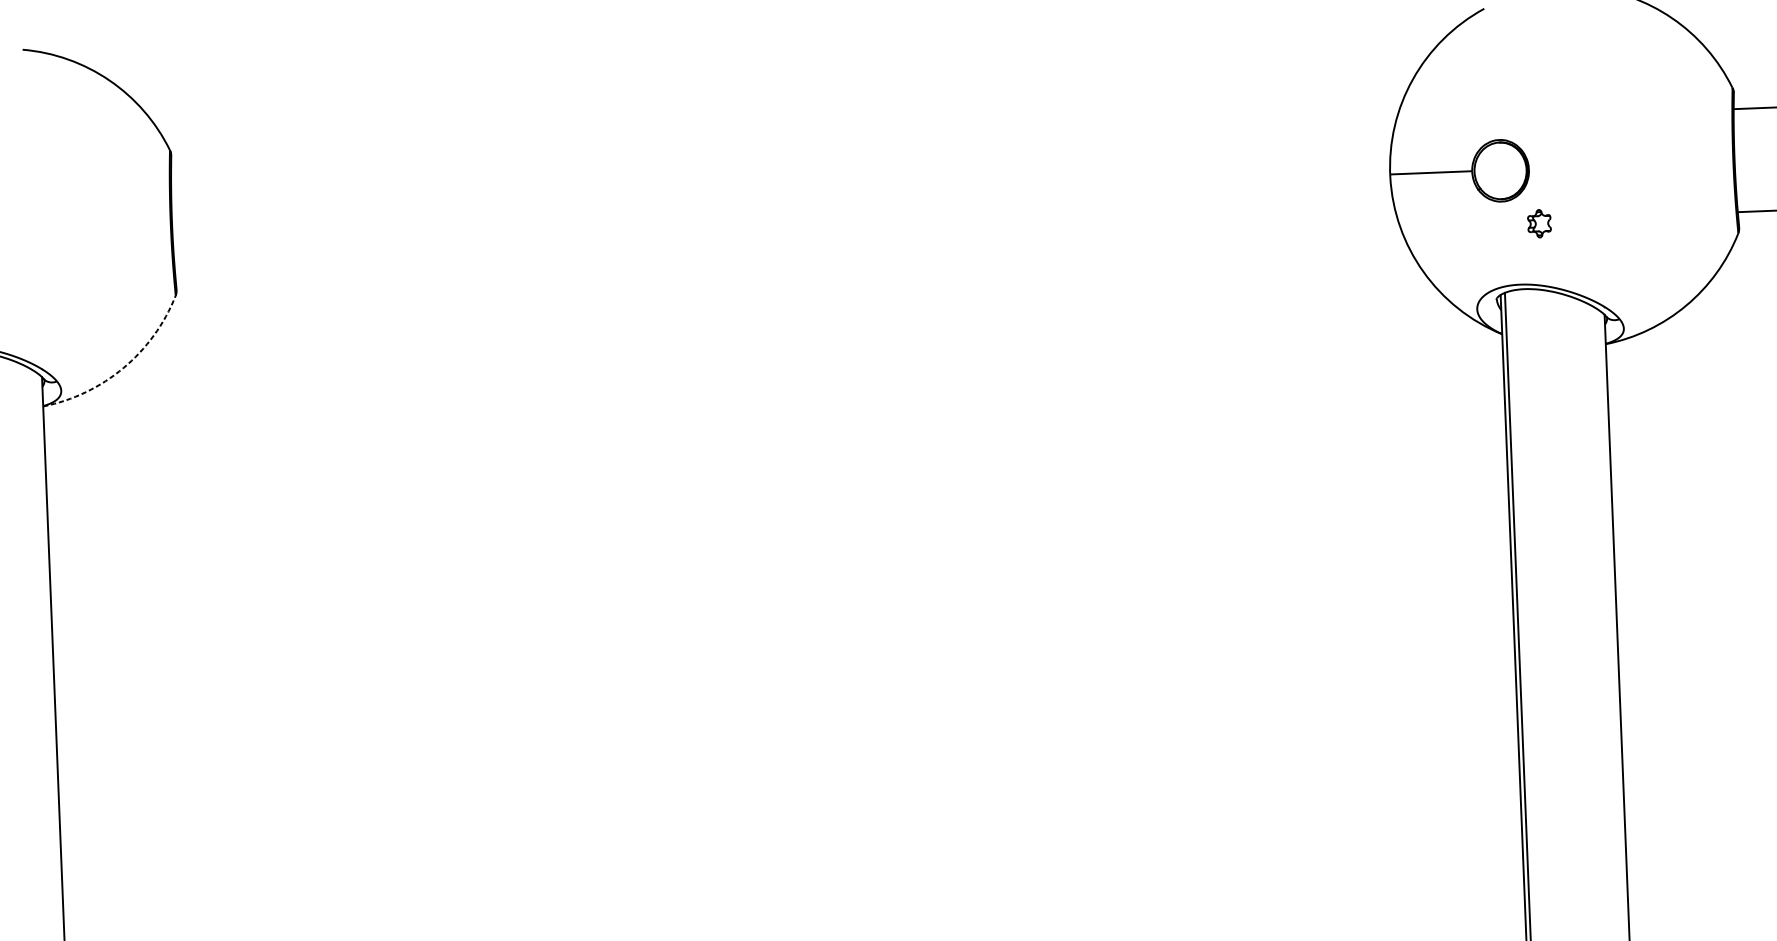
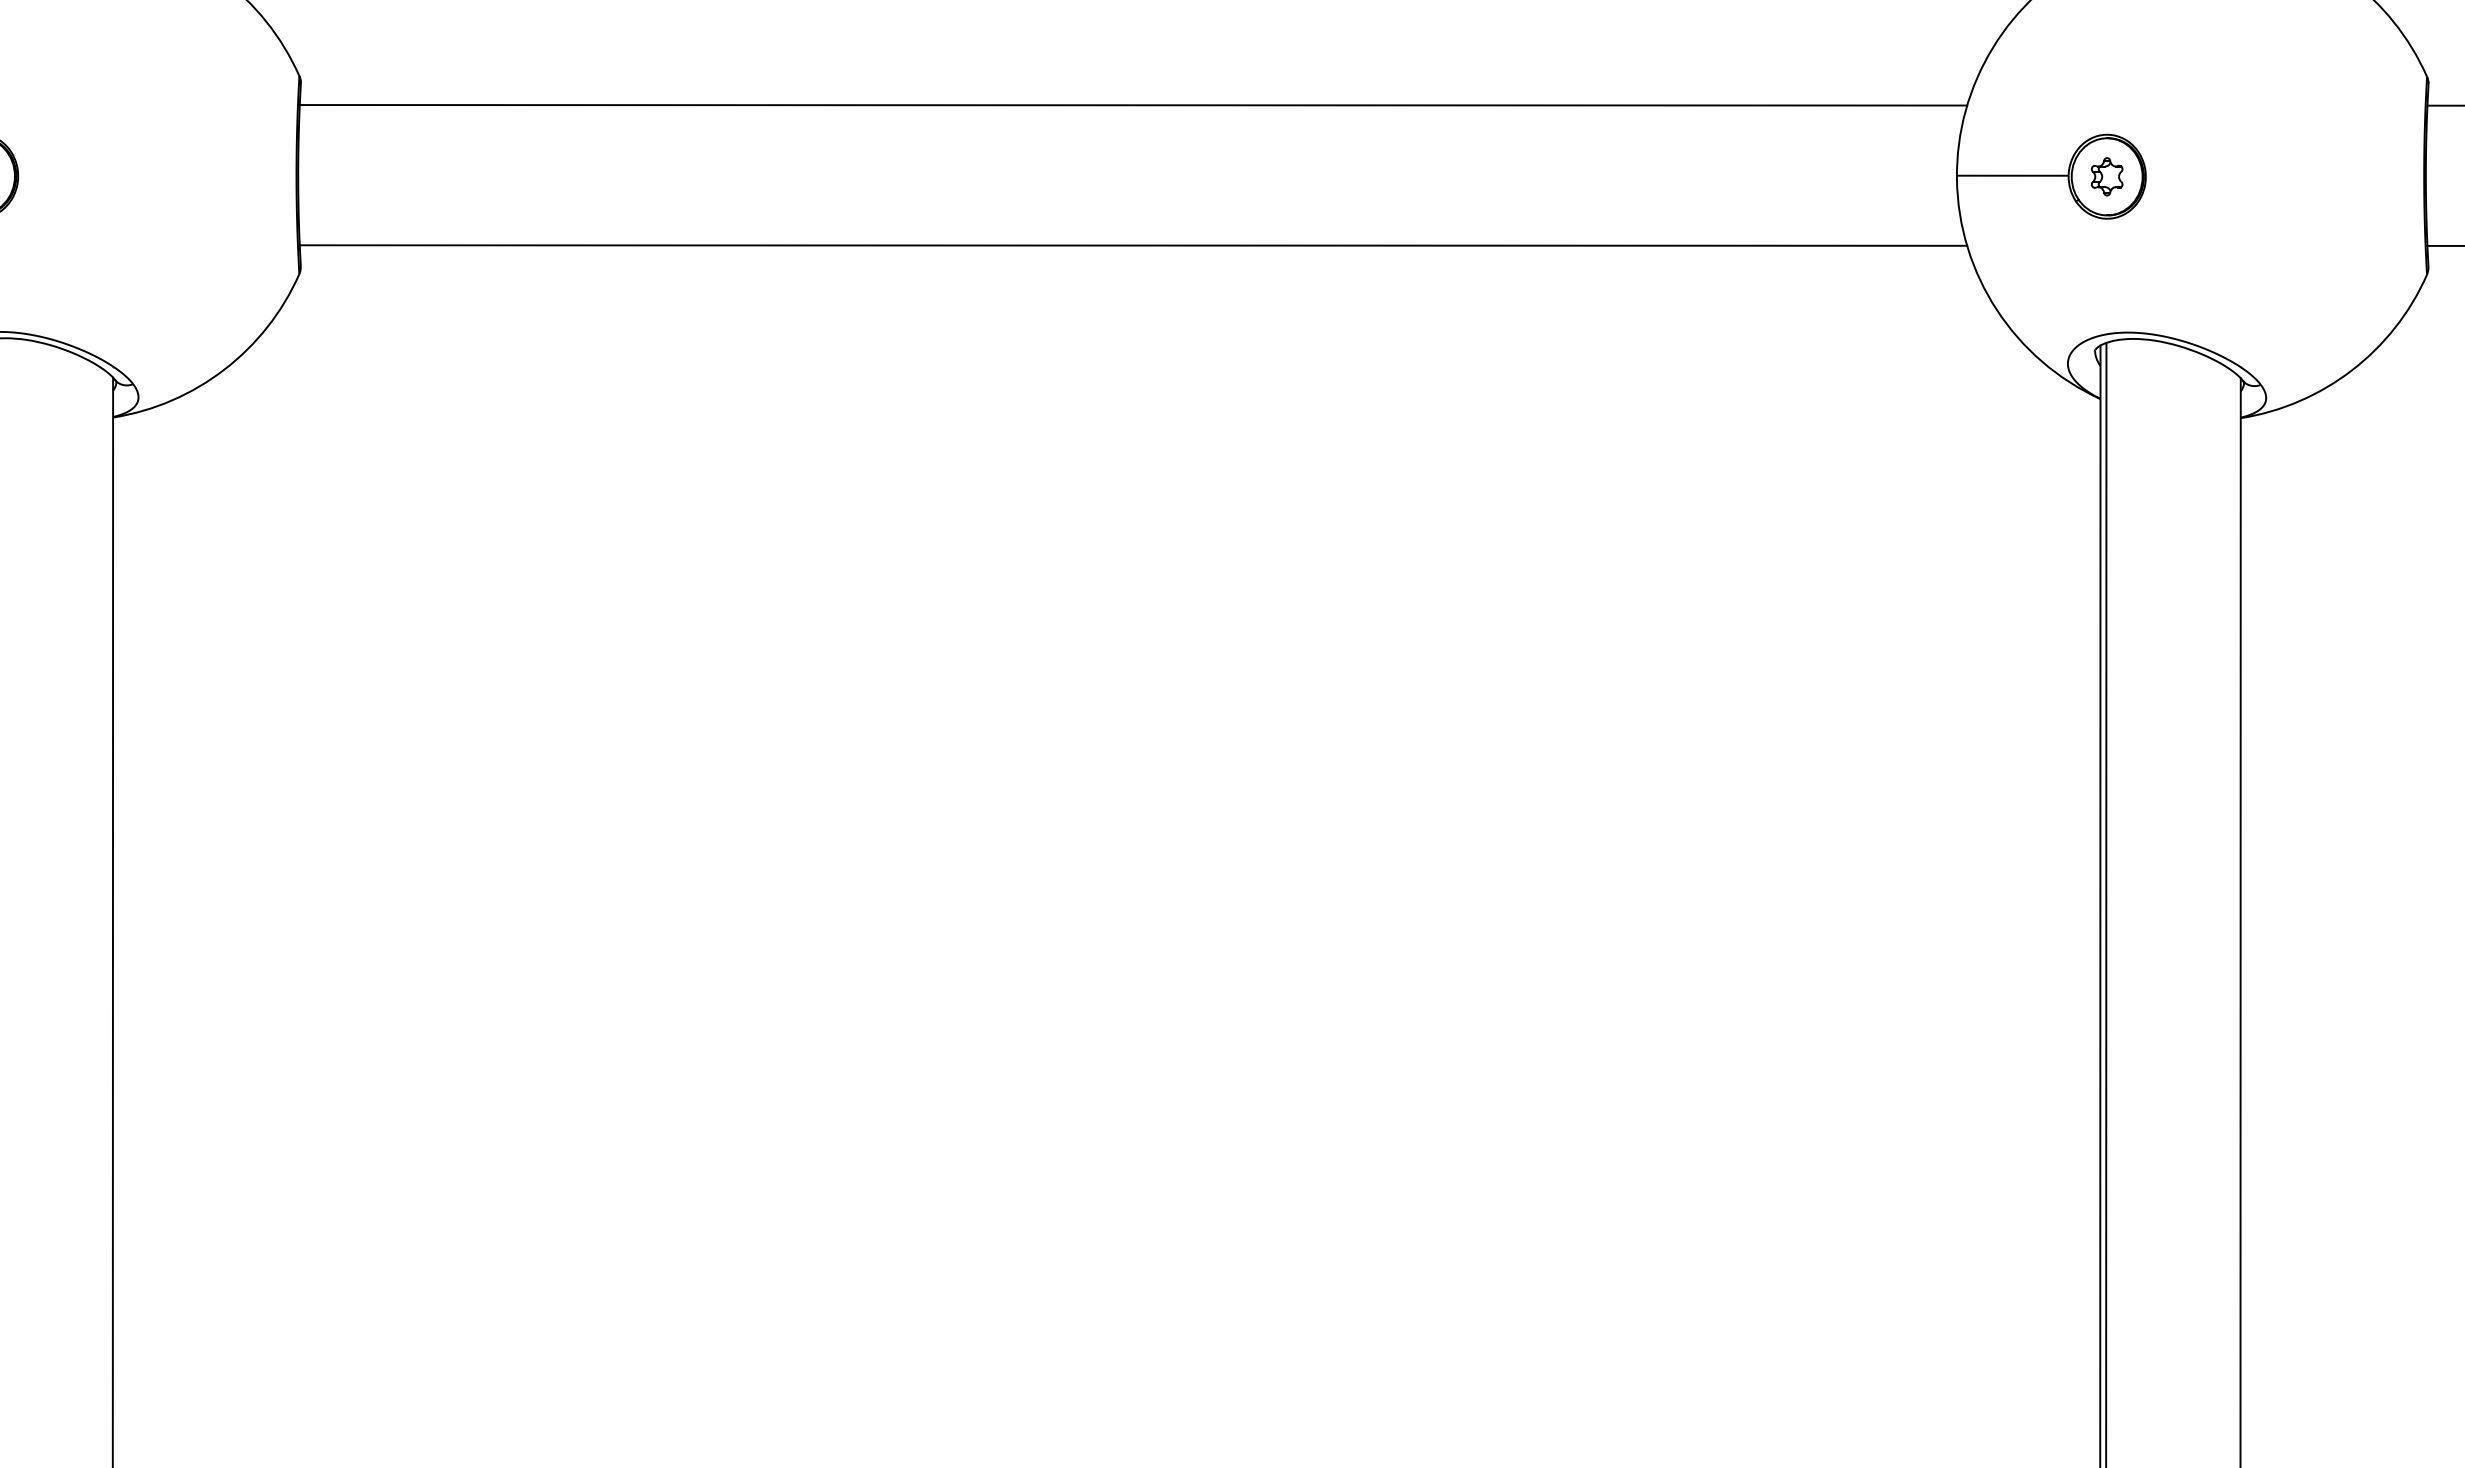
line: (783, 147) -> (1133, 105), added
part: (1539, 223) -> (2107, 176), moved
line: (787, 250) -> (1133, 245), added
arc: (123, 367) -> (224, 369), dashed -> solid

